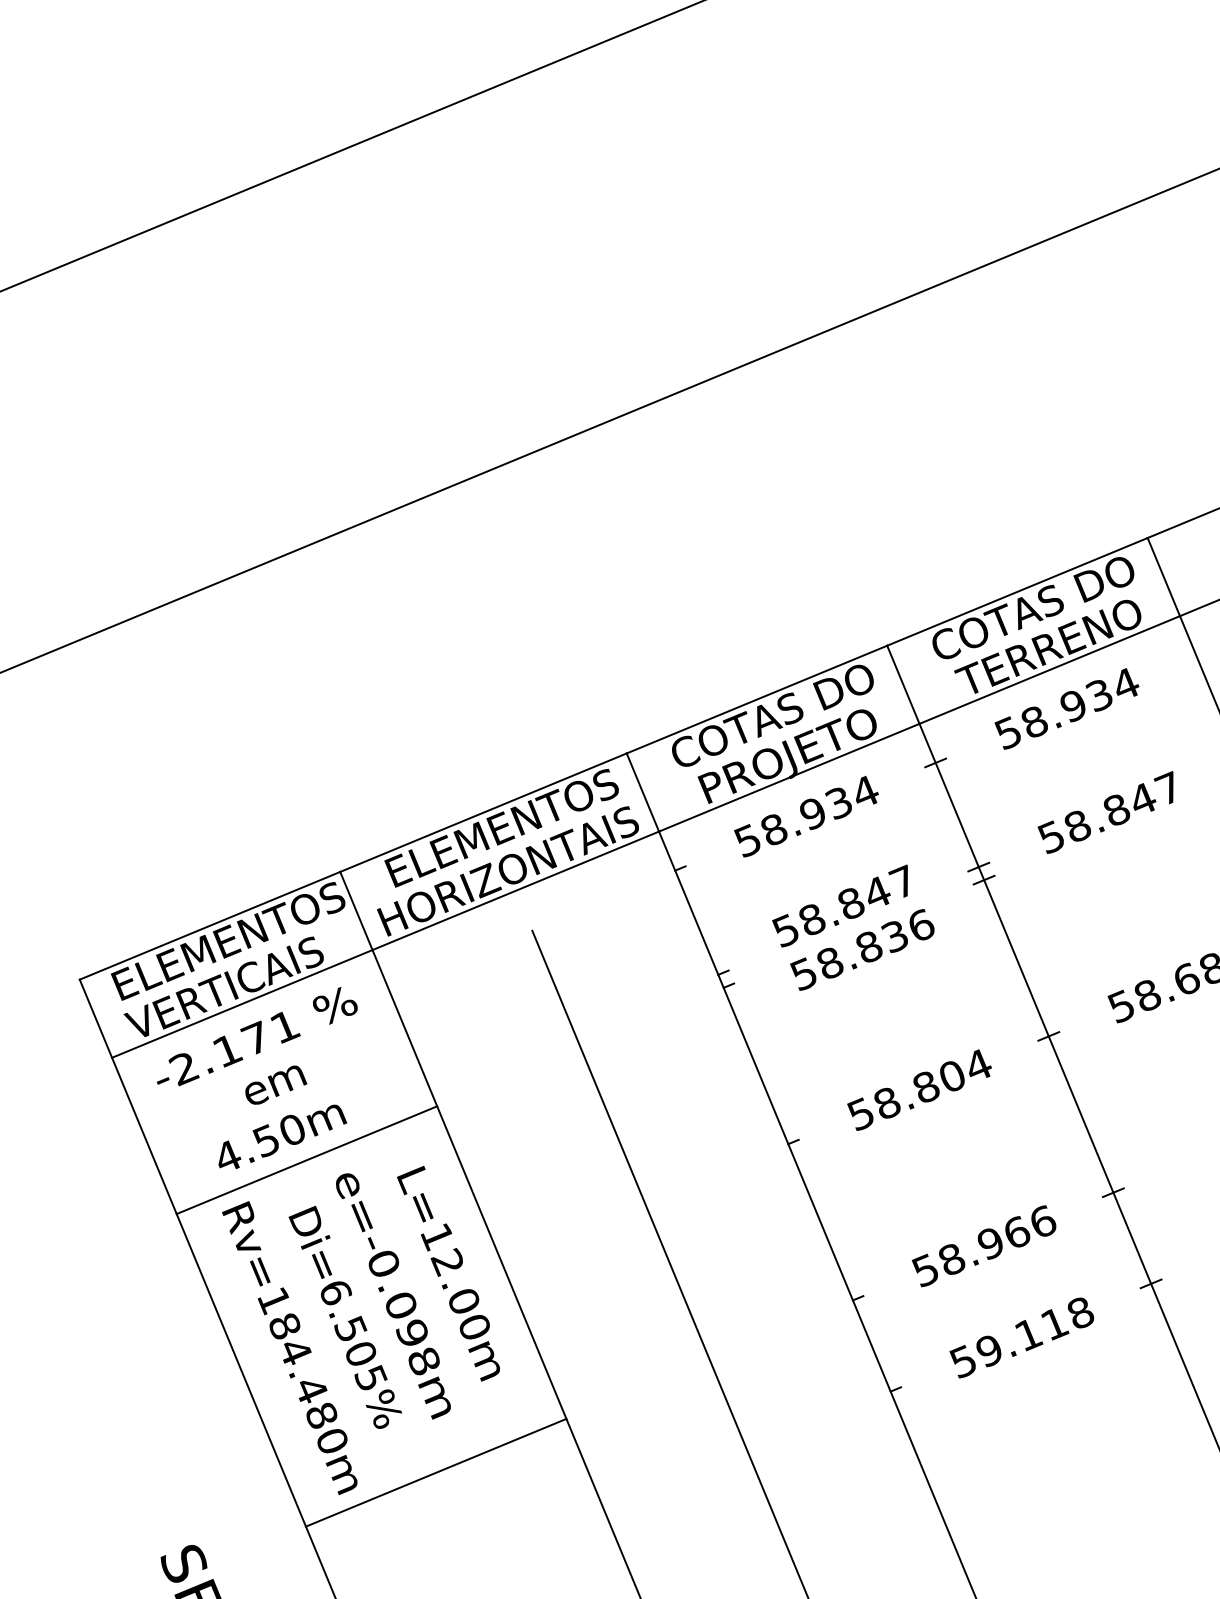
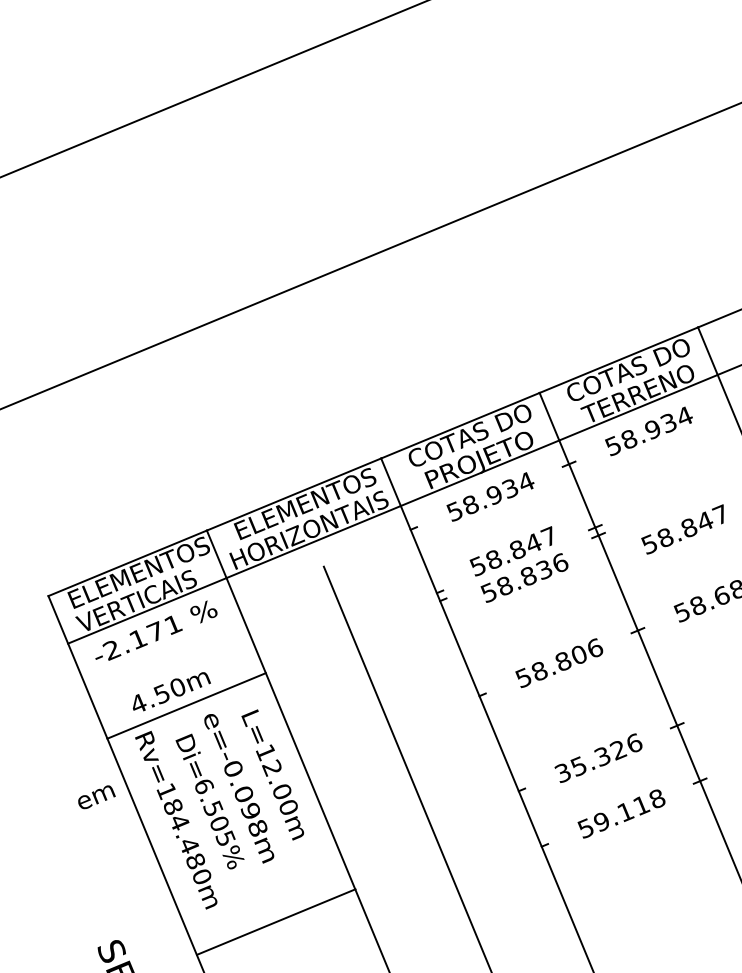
text: (1105, 812) -> (682, 529), moved
text: (979, 1064) -> (595, 647), 58.804 -> 58.806
text: (275, 1085) -> (96, 797), moved
text: (970, 1248) -> (590, 759), 58.966 -> 35.326
line: (436, 1471) -> (276, 921), moved

